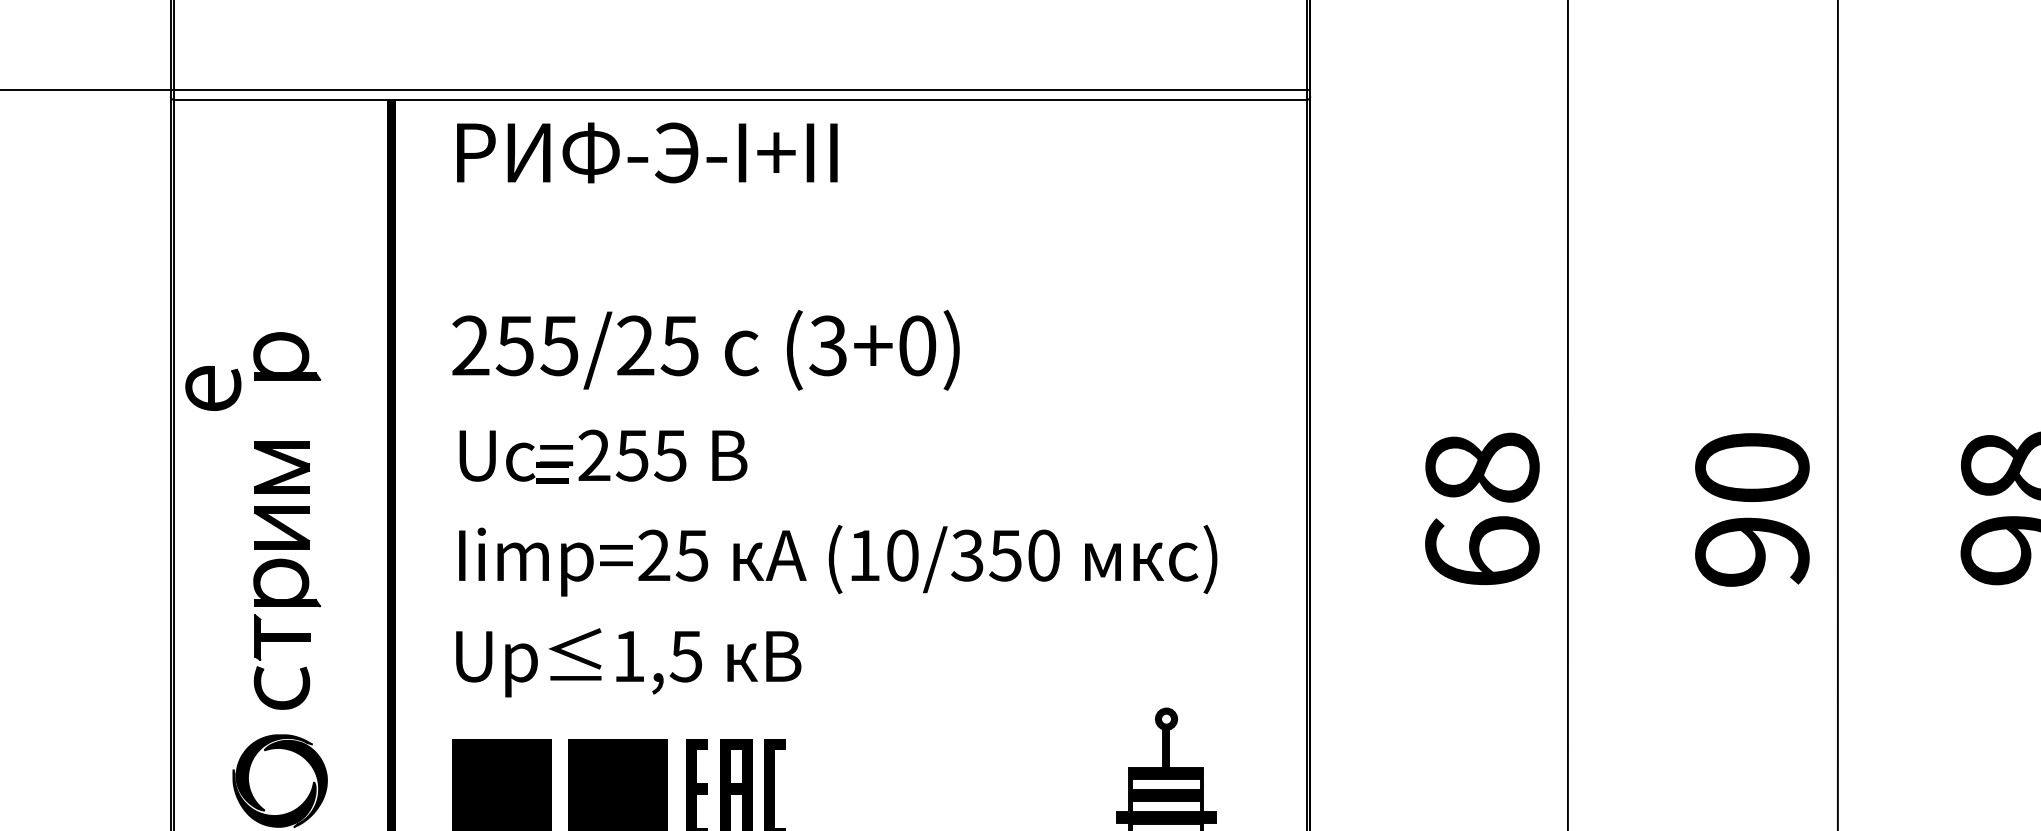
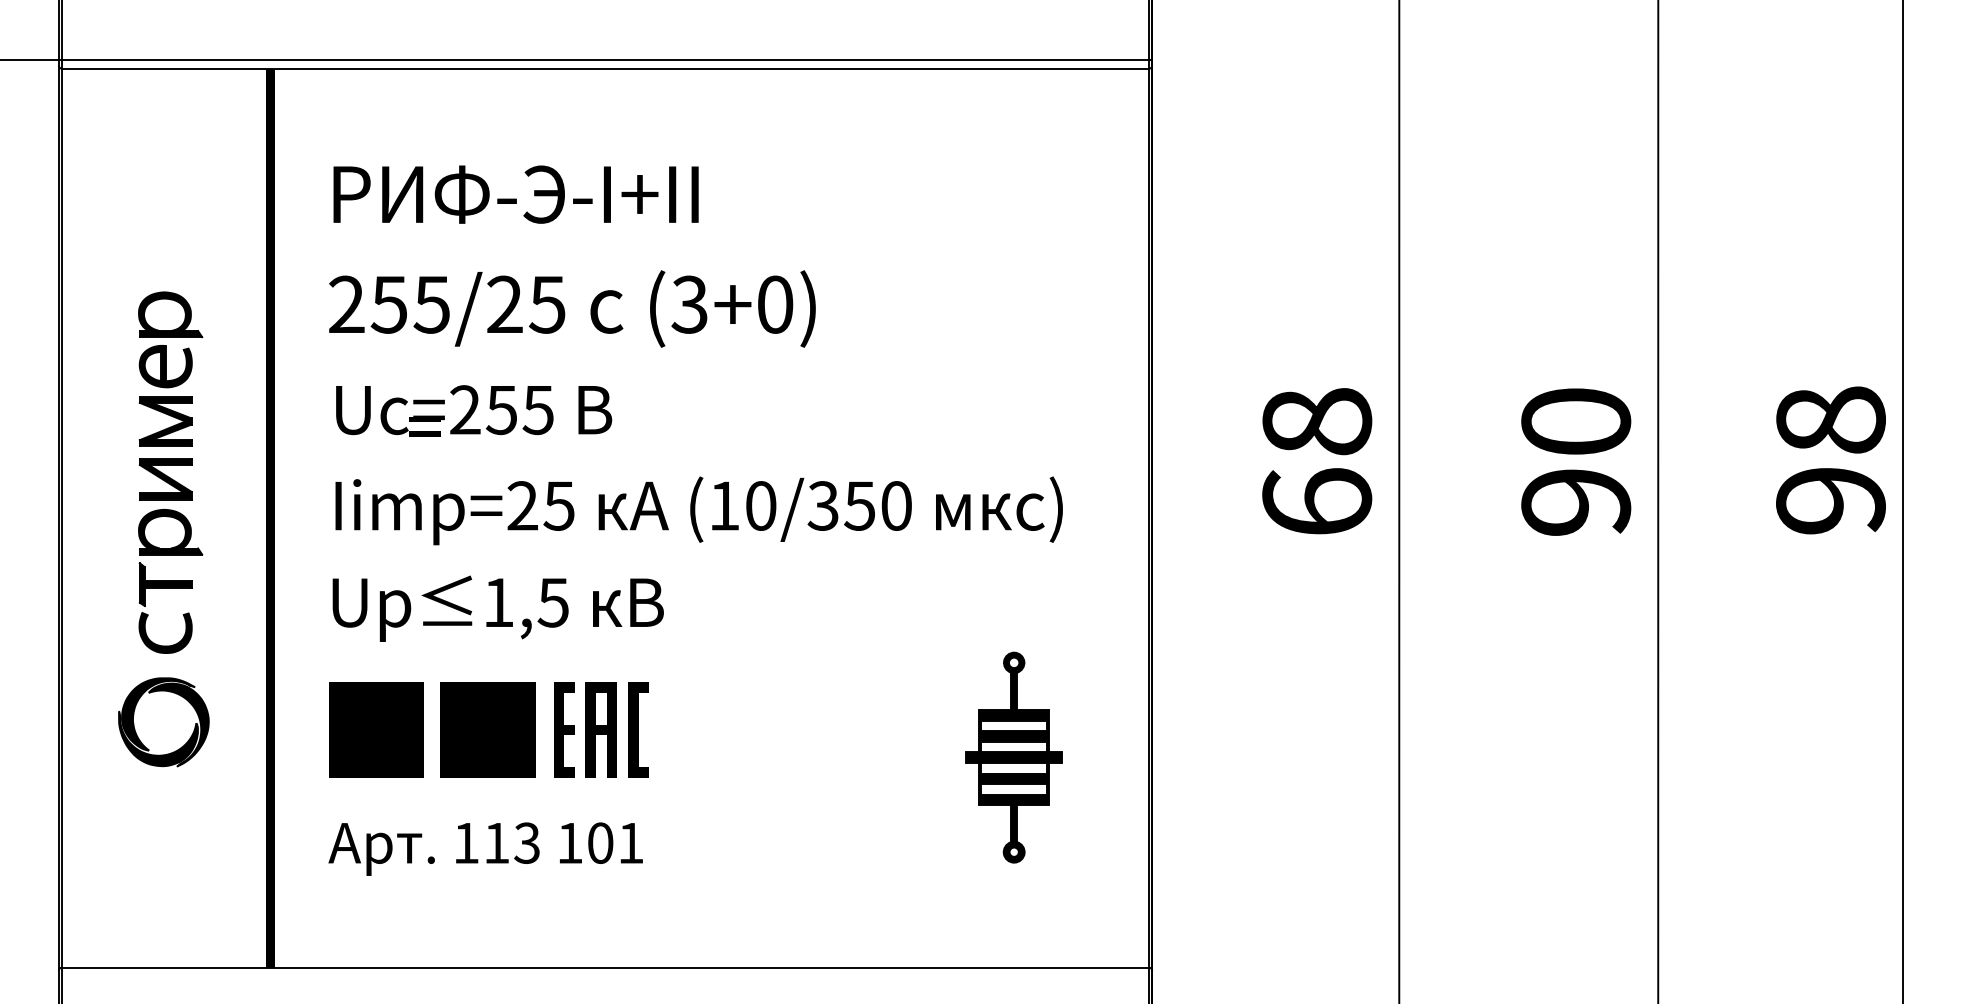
text: (646, 152) -> (515, 194), moved
part: (213, 388) -> (165, 366), moved

